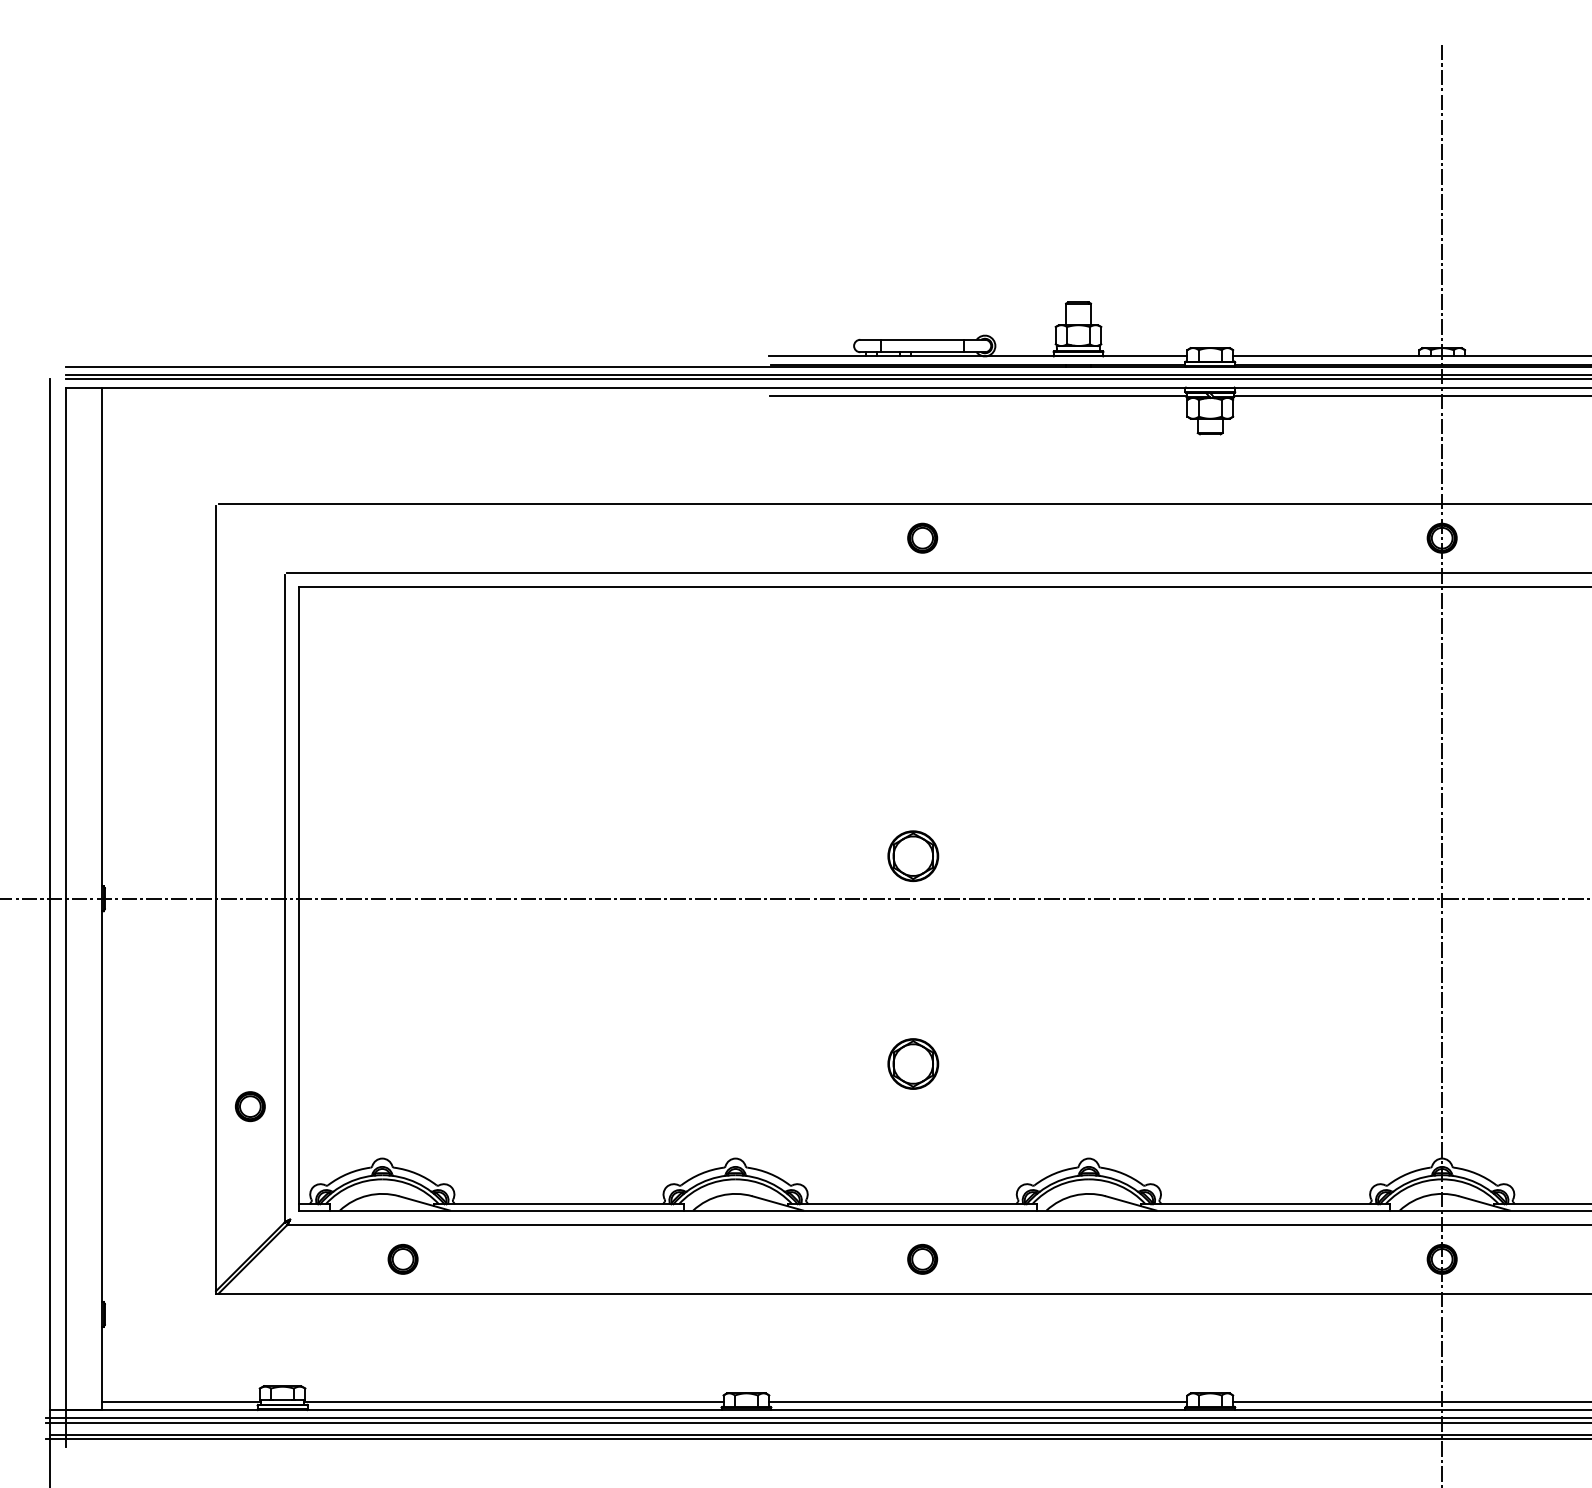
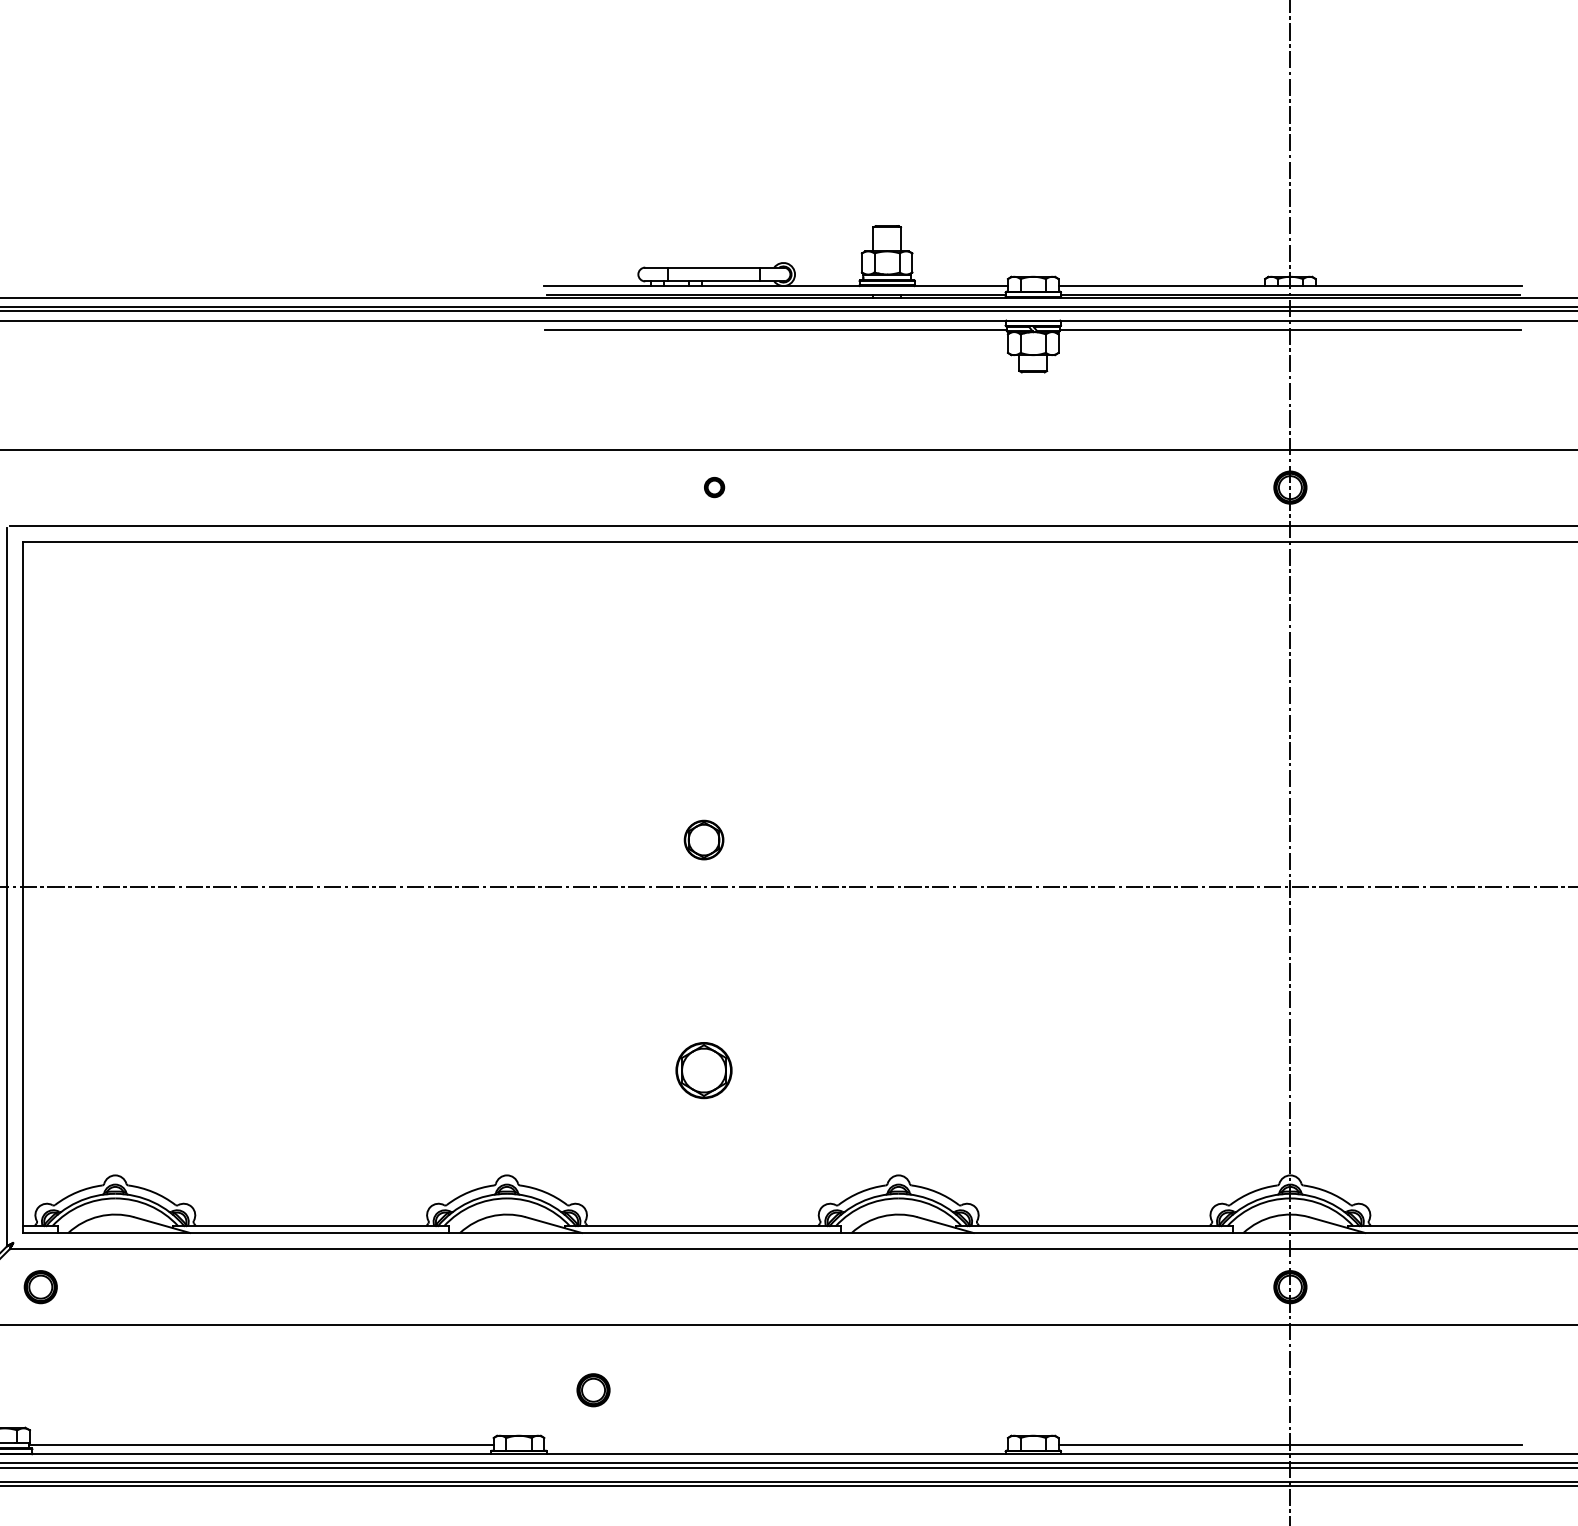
part: (922, 537) -> (714, 486), size x0.6
part: (913, 855) -> (704, 839), size x0.7
part: (402, 1259) -> (40, 1287), moved
part: (922, 1259) -> (593, 1390), moved
line: (978, 1401) -> (776, 1444), removed

